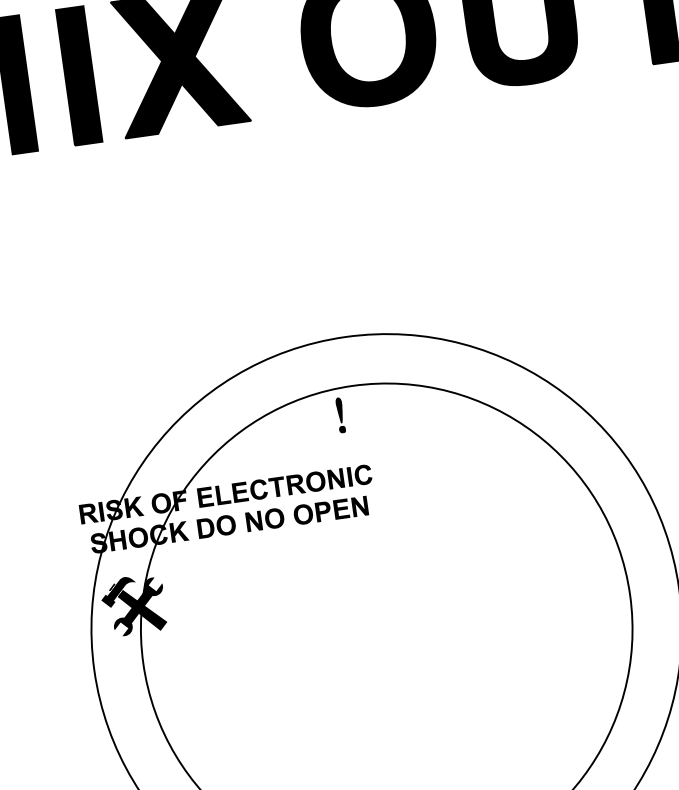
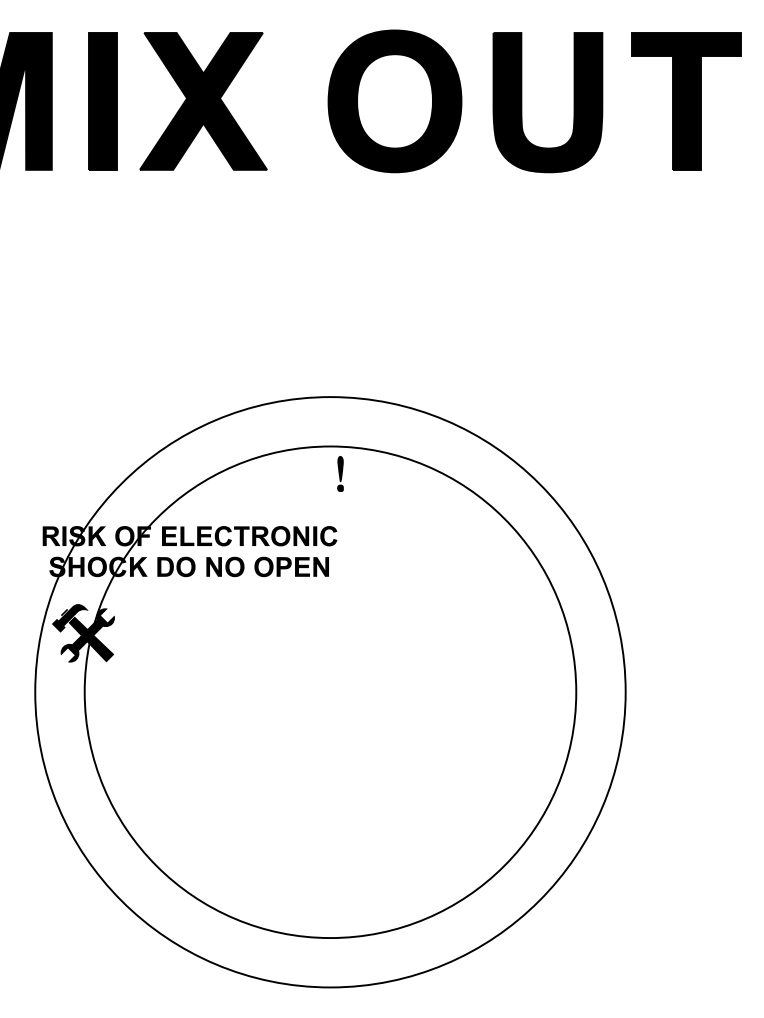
part: (340, 414) -> (340, 473), moved

